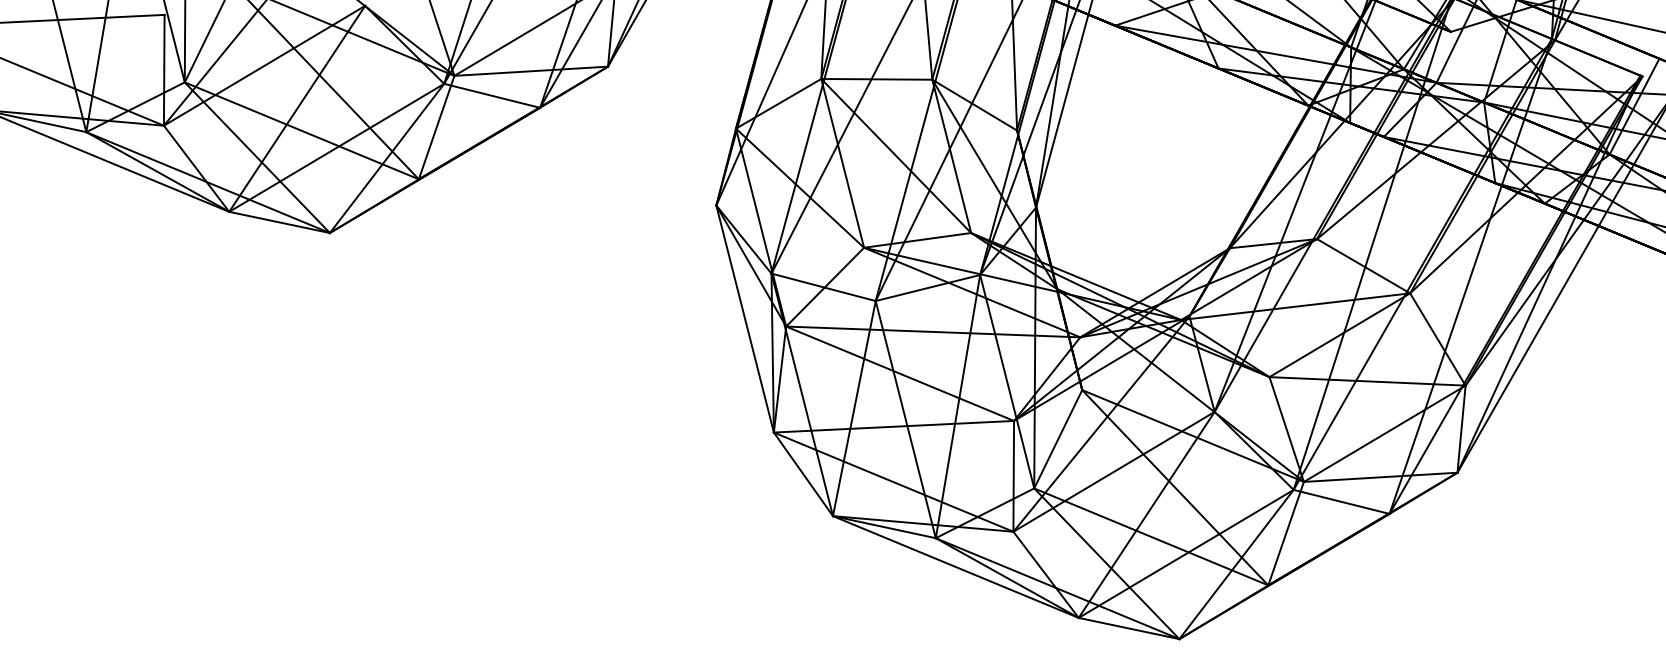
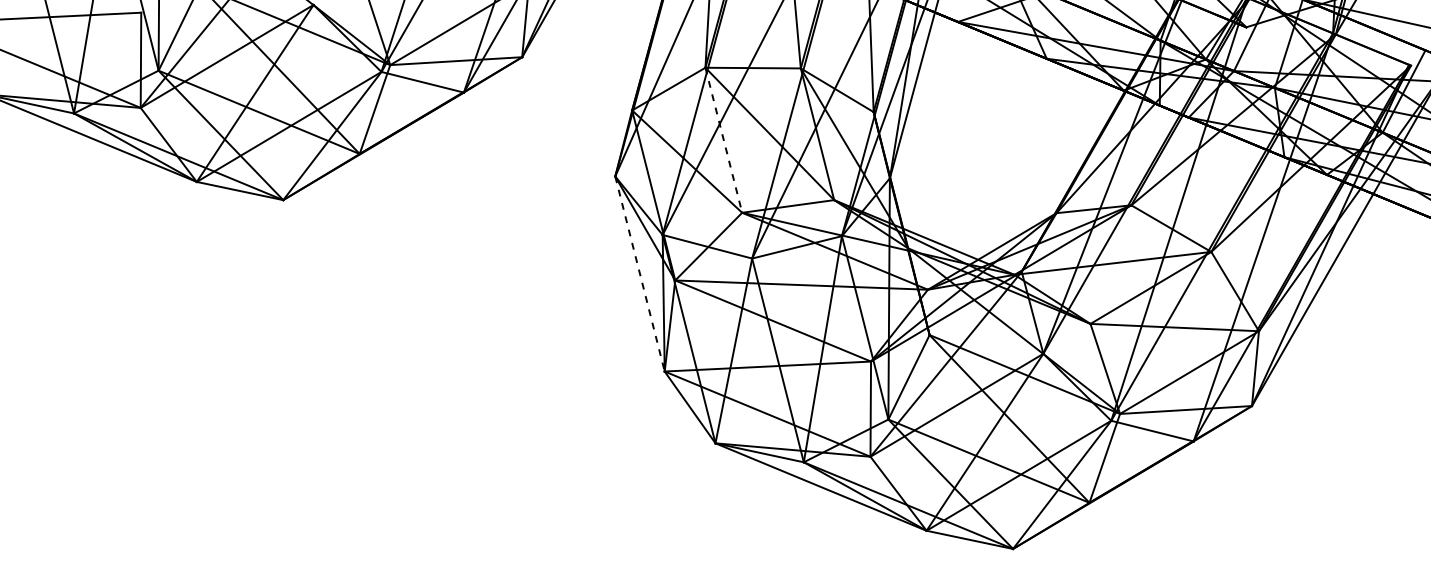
line: (842, 163) -> (723, 140), solid -> dashed
line: (745, 319) -> (640, 274), solid -> dashed

